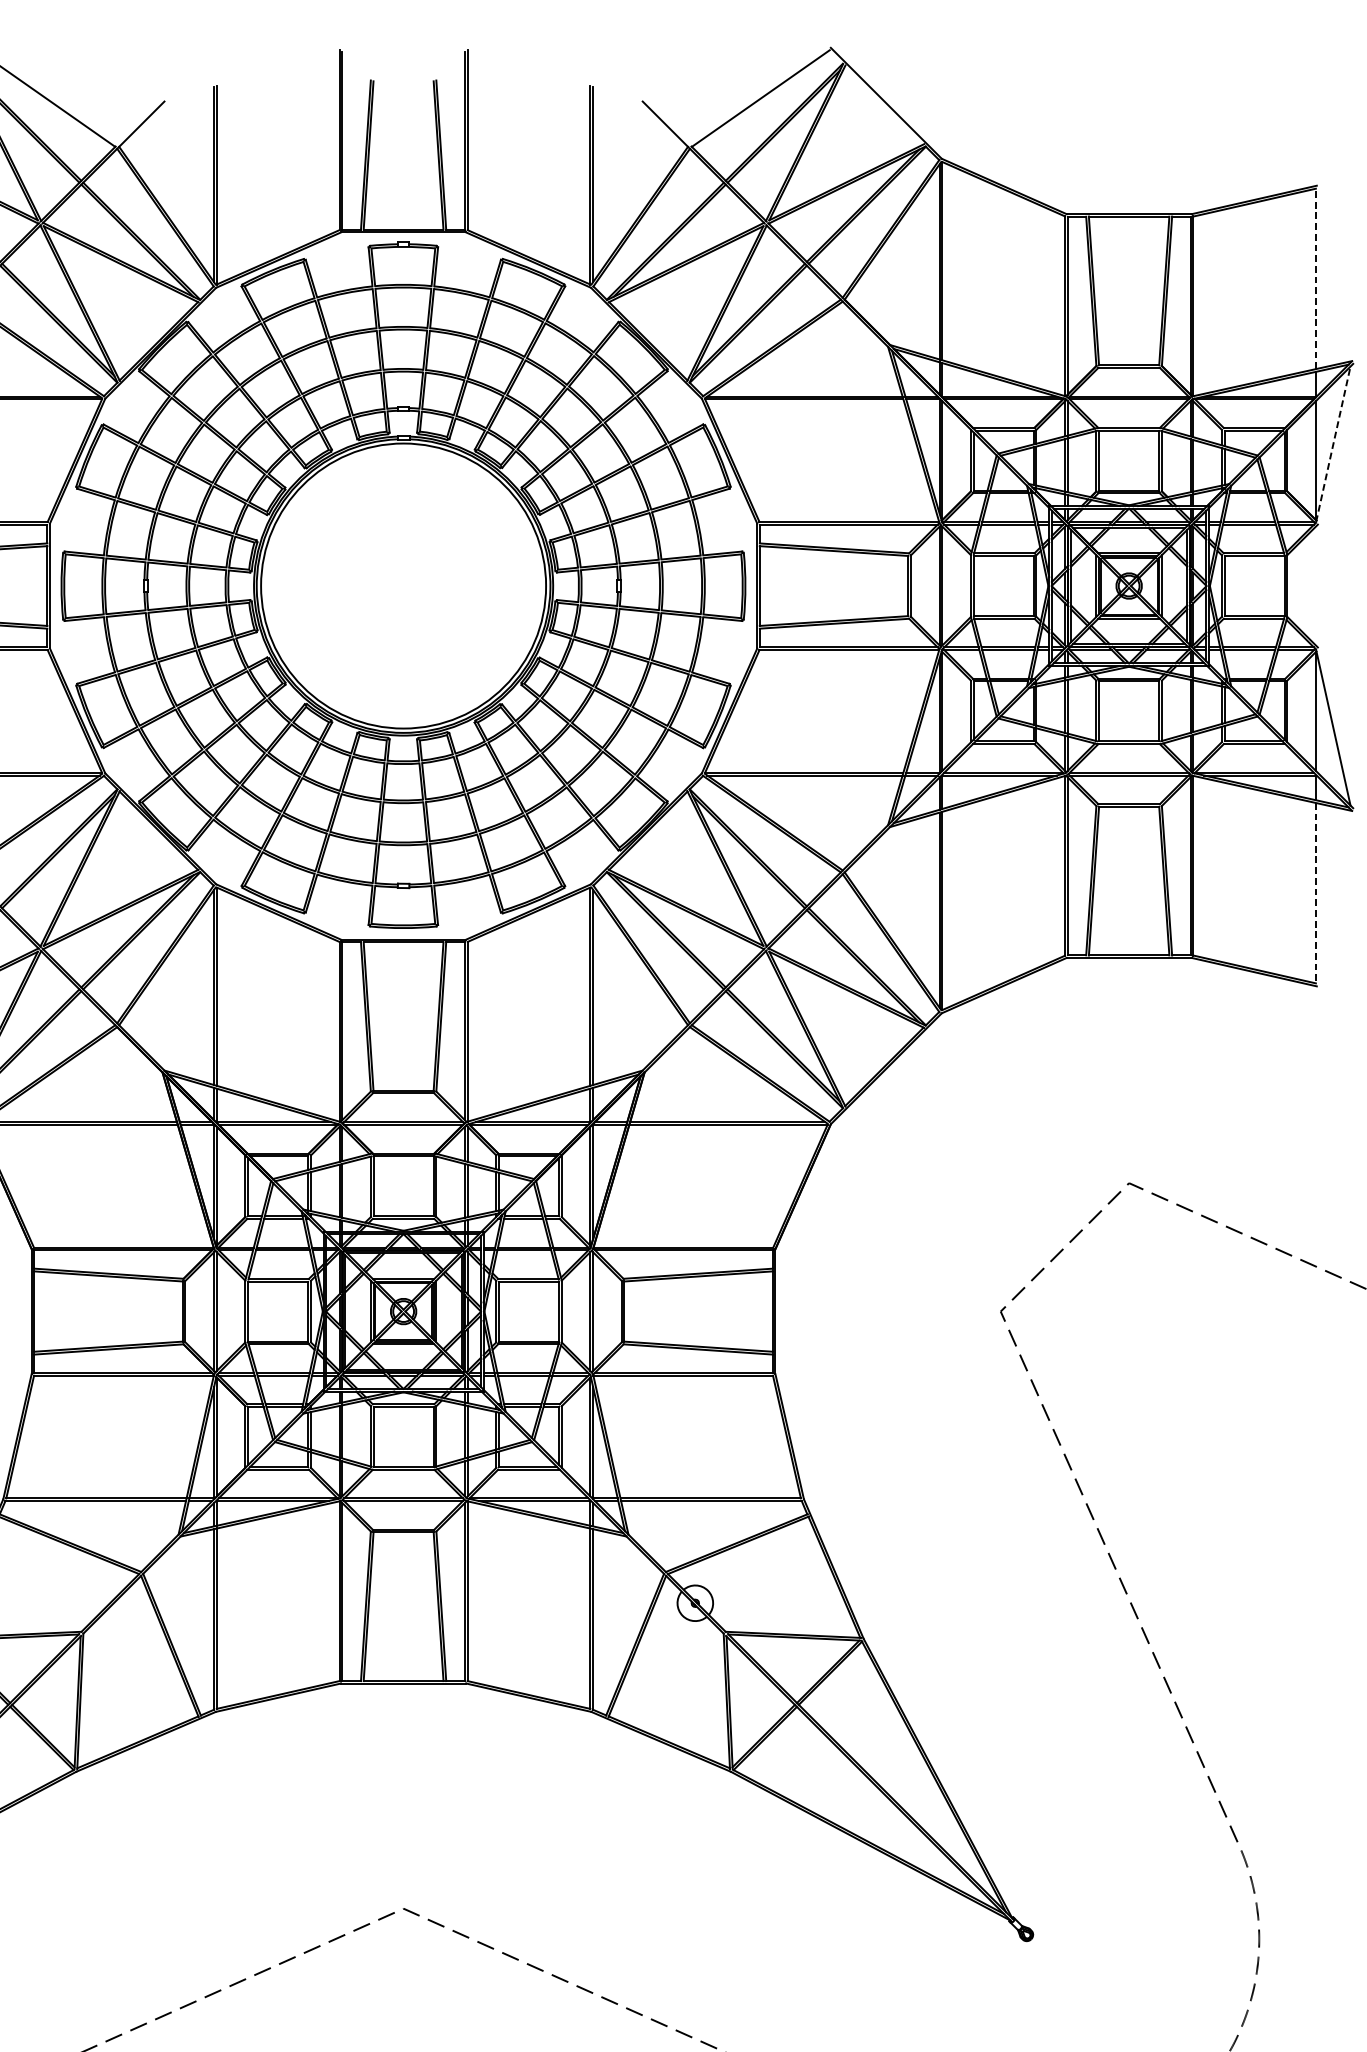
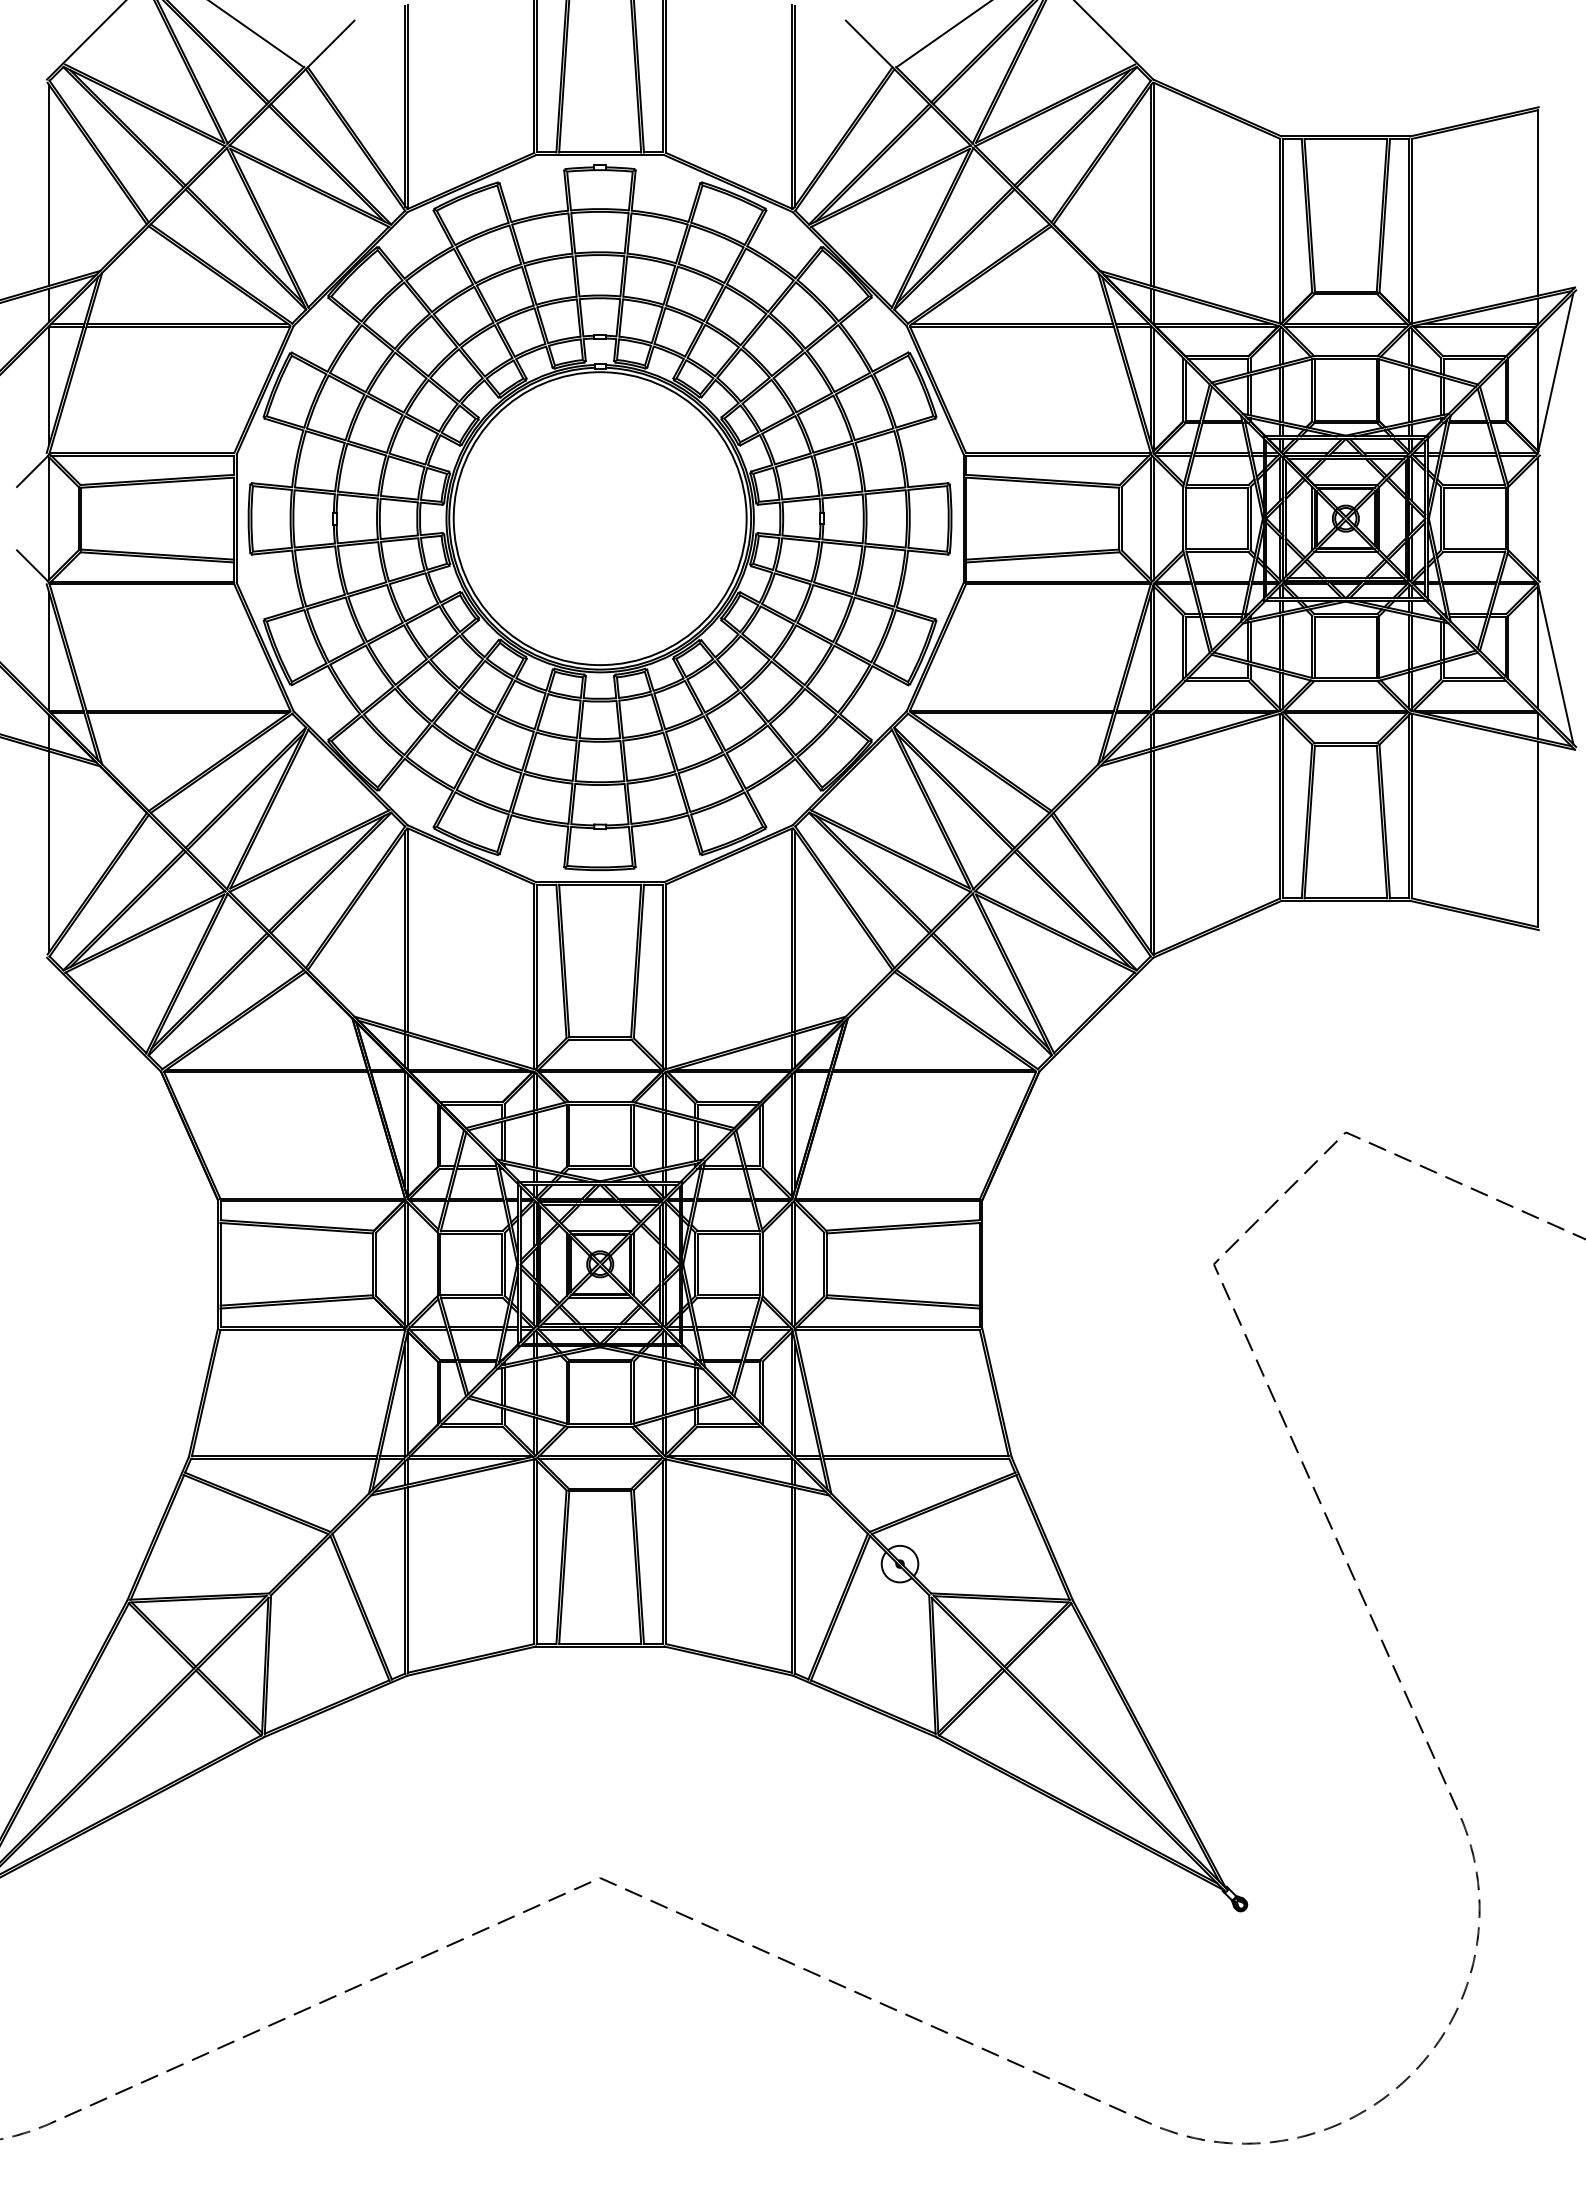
line: (1315, 279) -> (1537, 203), dashed -> solid
line: (1333, 444) -> (1555, 373), dashed -> solid
line: (1315, 585) -> (1537, 518), added
line: (1315, 893) -> (1537, 834), dashed -> solid

